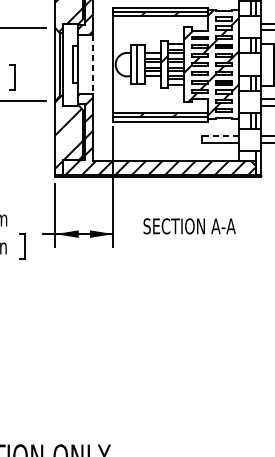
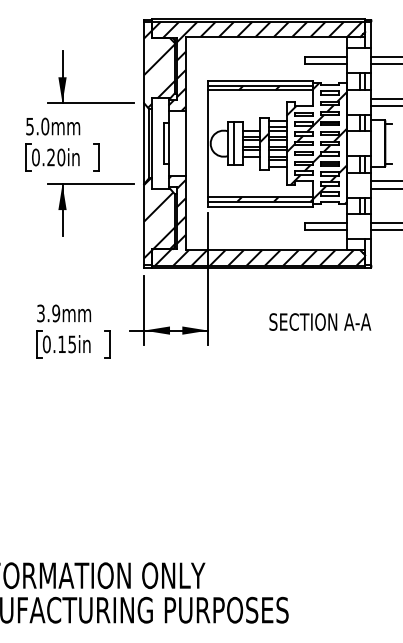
line: (92, 64) -> (185, 143), dashed -> solid
line: (220, 136) -> (326, 222), dashed -> solid
text: (189, 225) -> (320, 321), moved

